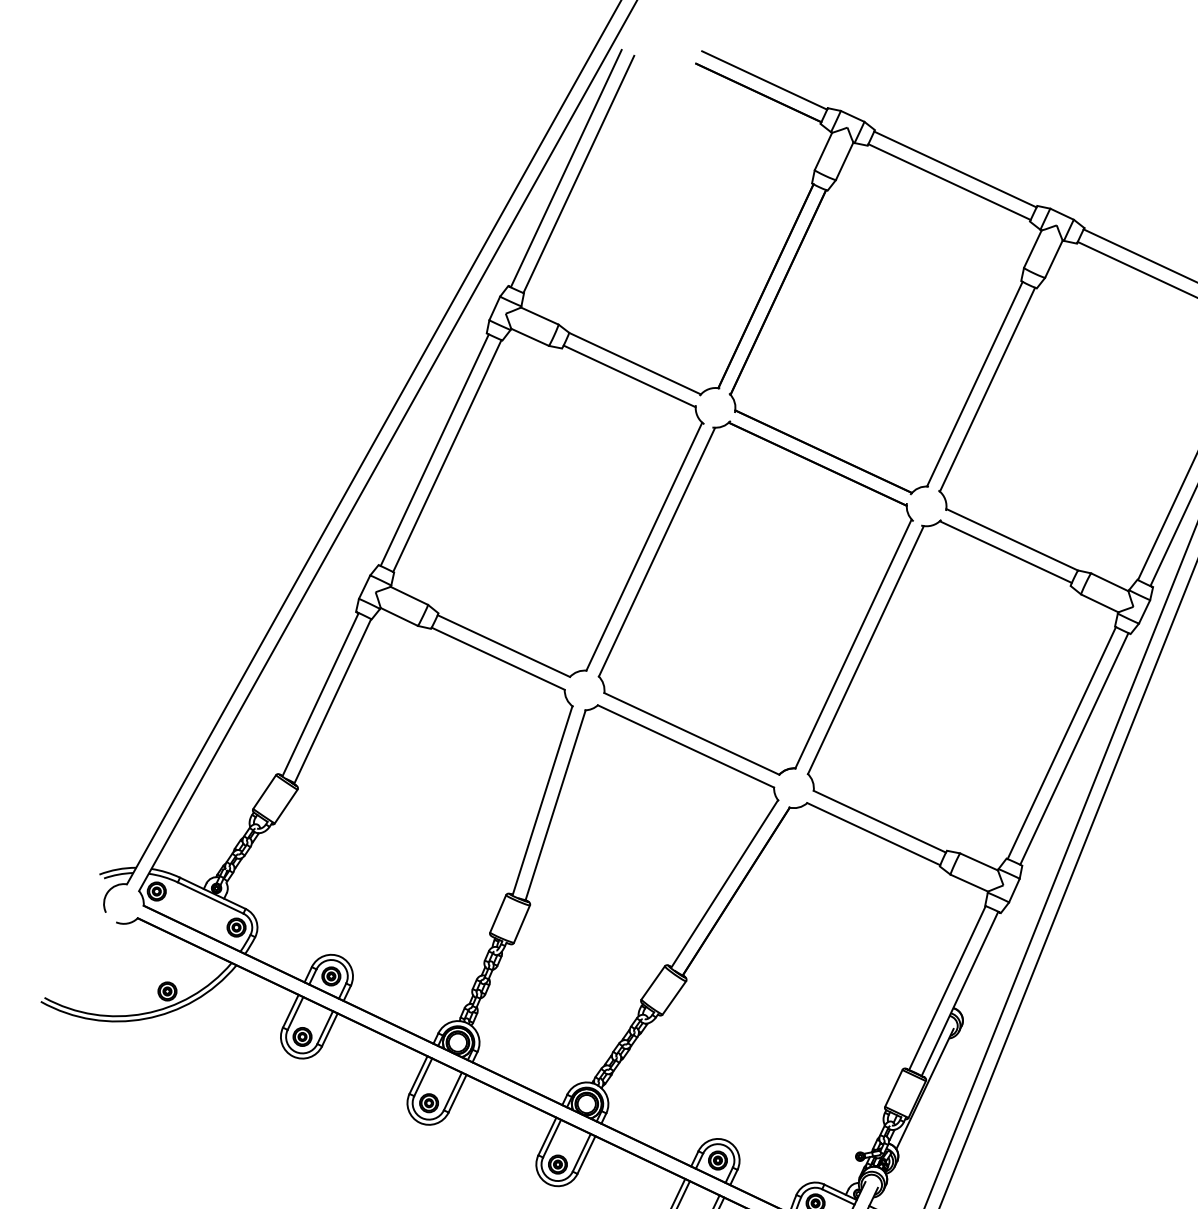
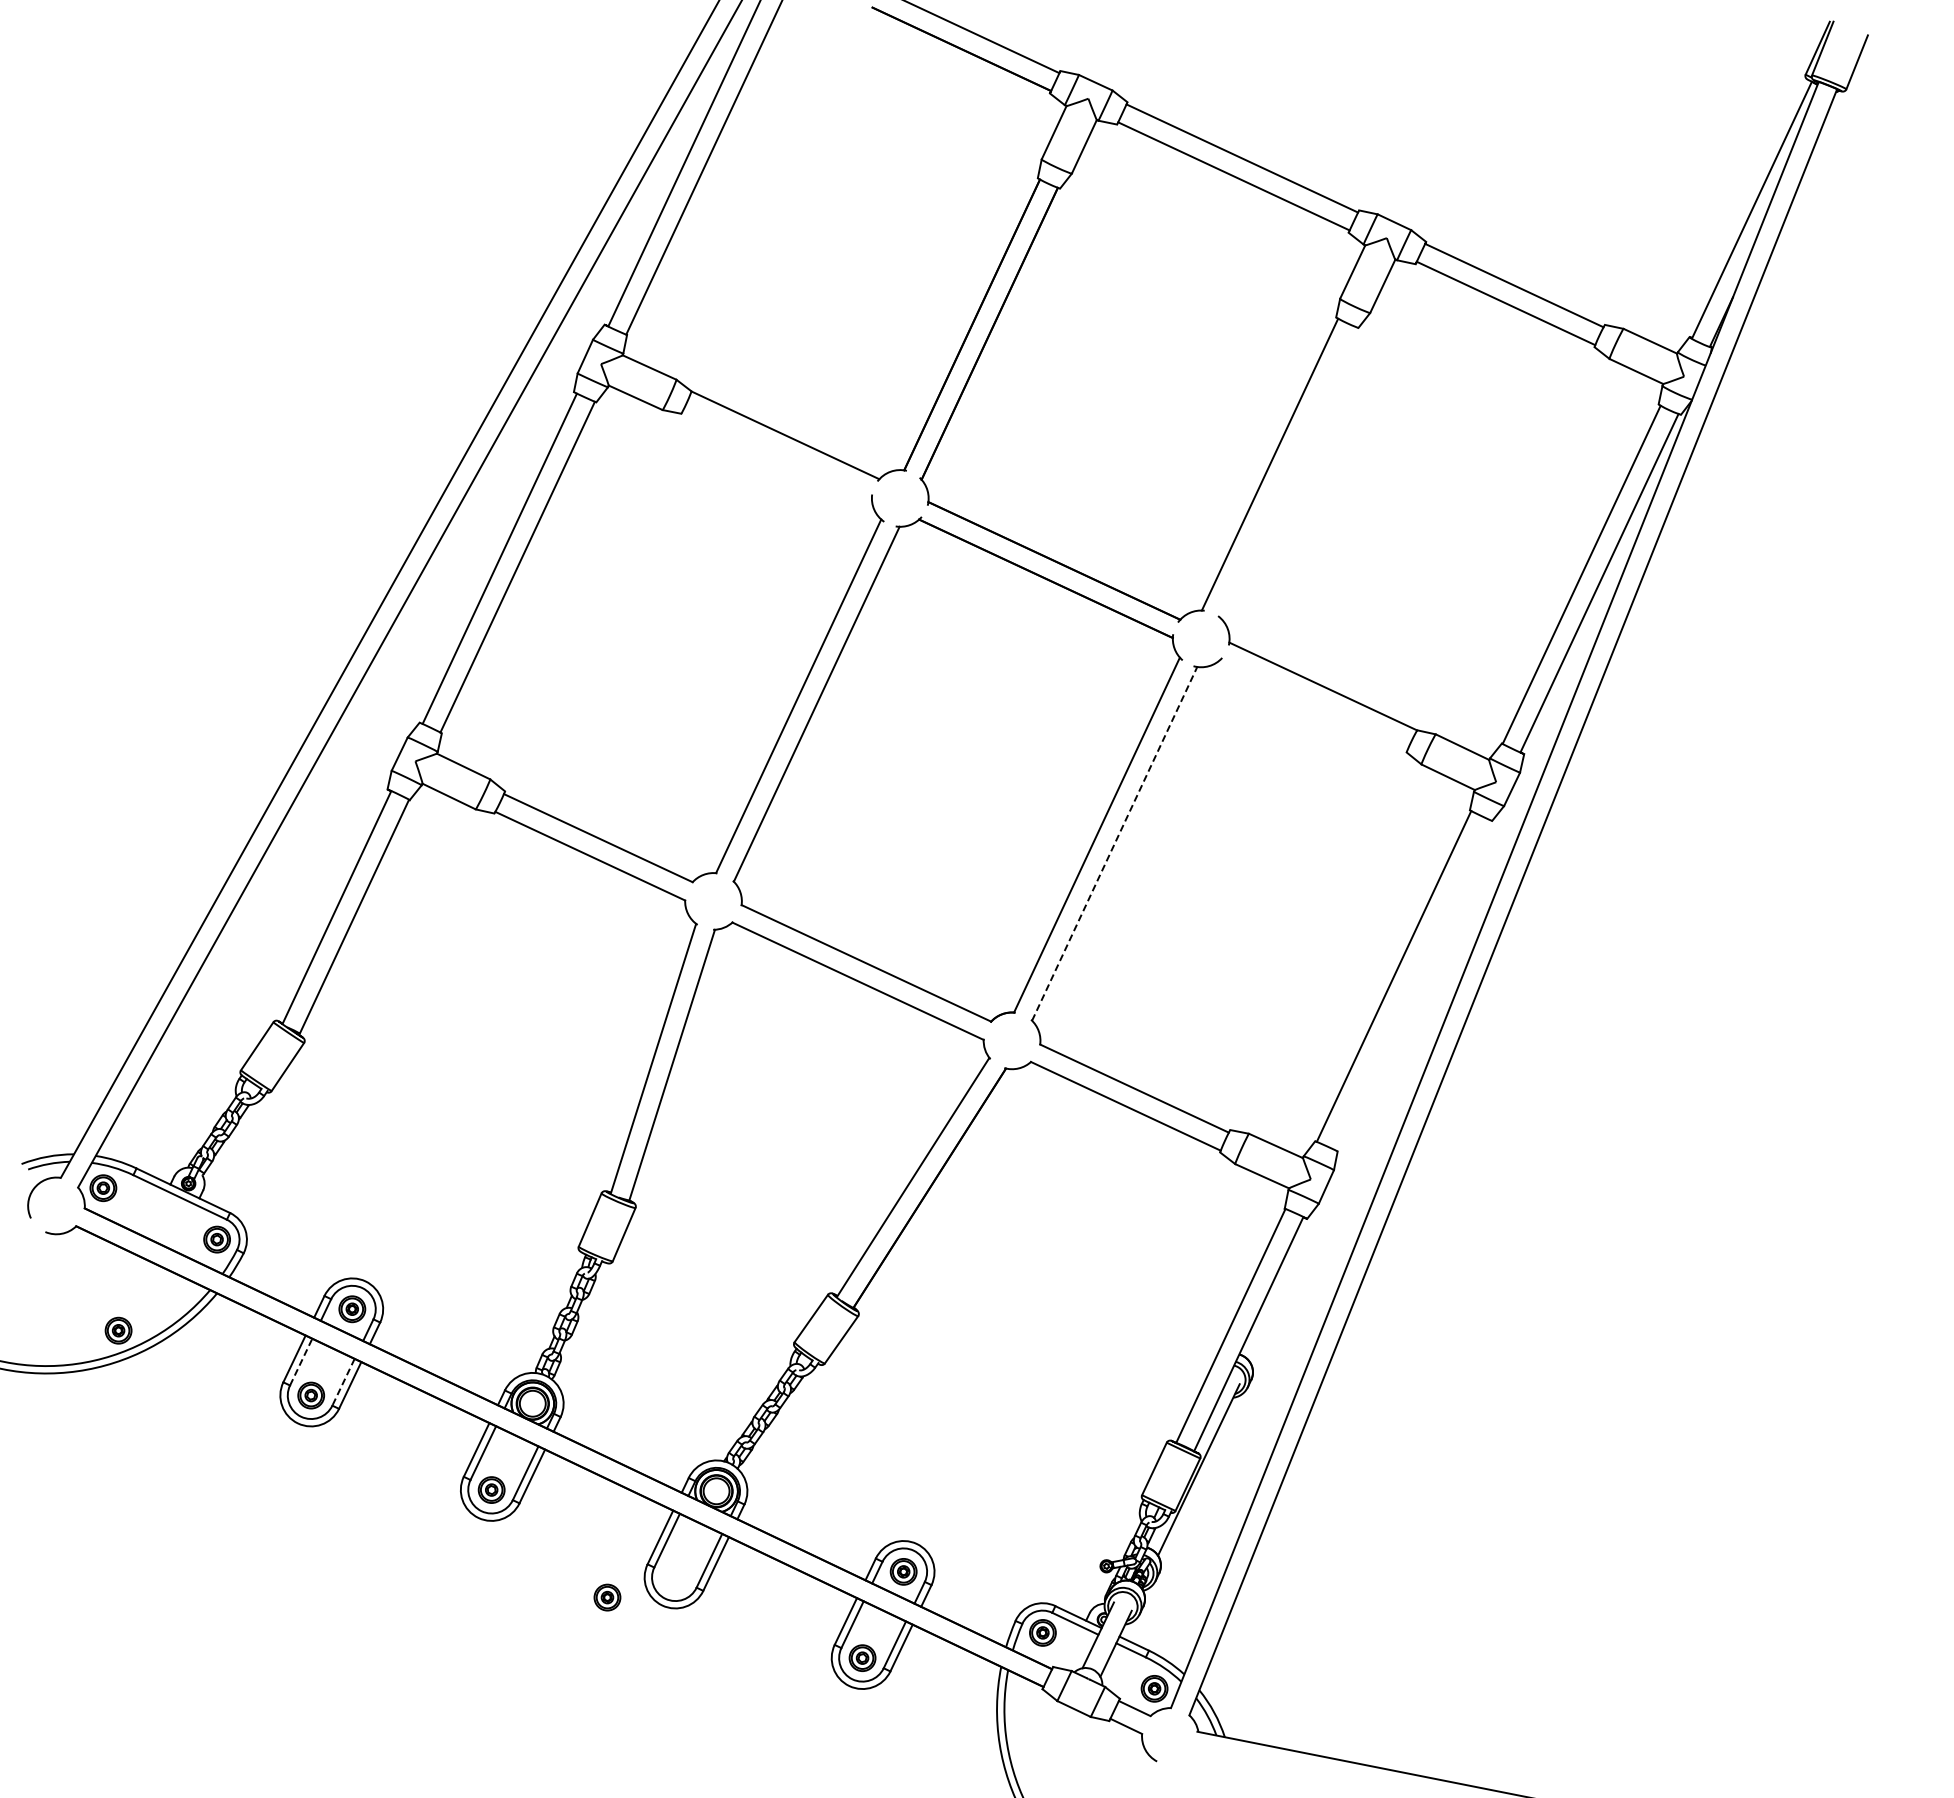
line: (629, 376) -> (777, 453), removed
line: (987, 389) -> (1287, 472), removed
line: (1006, 552) -> (1314, 704), removed
line: (865, 649) -> (1114, 843), solid -> dashed
line: (1074, 748) -> (1411, 984), removed
line: (295, 1013) -> (301, 1362), solid -> dashed
line: (325, 1027) -> (343, 1382), solid -> dashed
part: (557, 1164) -> (607, 1597), moved

